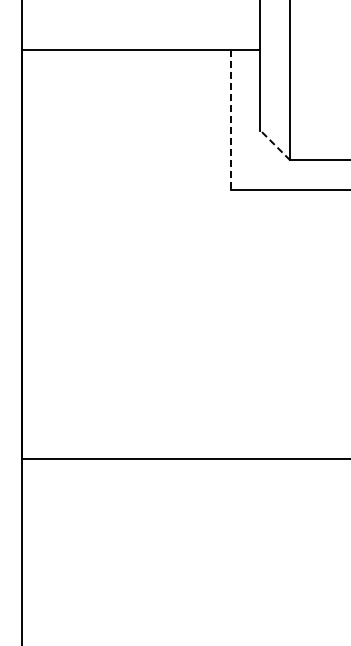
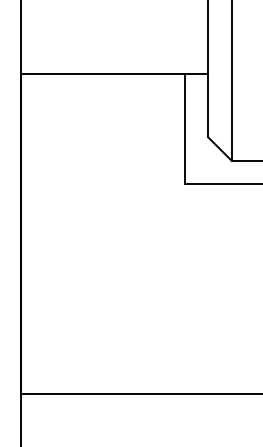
line: (230, 120) -> (184, 129), dashed -> solid
line: (275, 145) -> (220, 149), dashed -> solid

